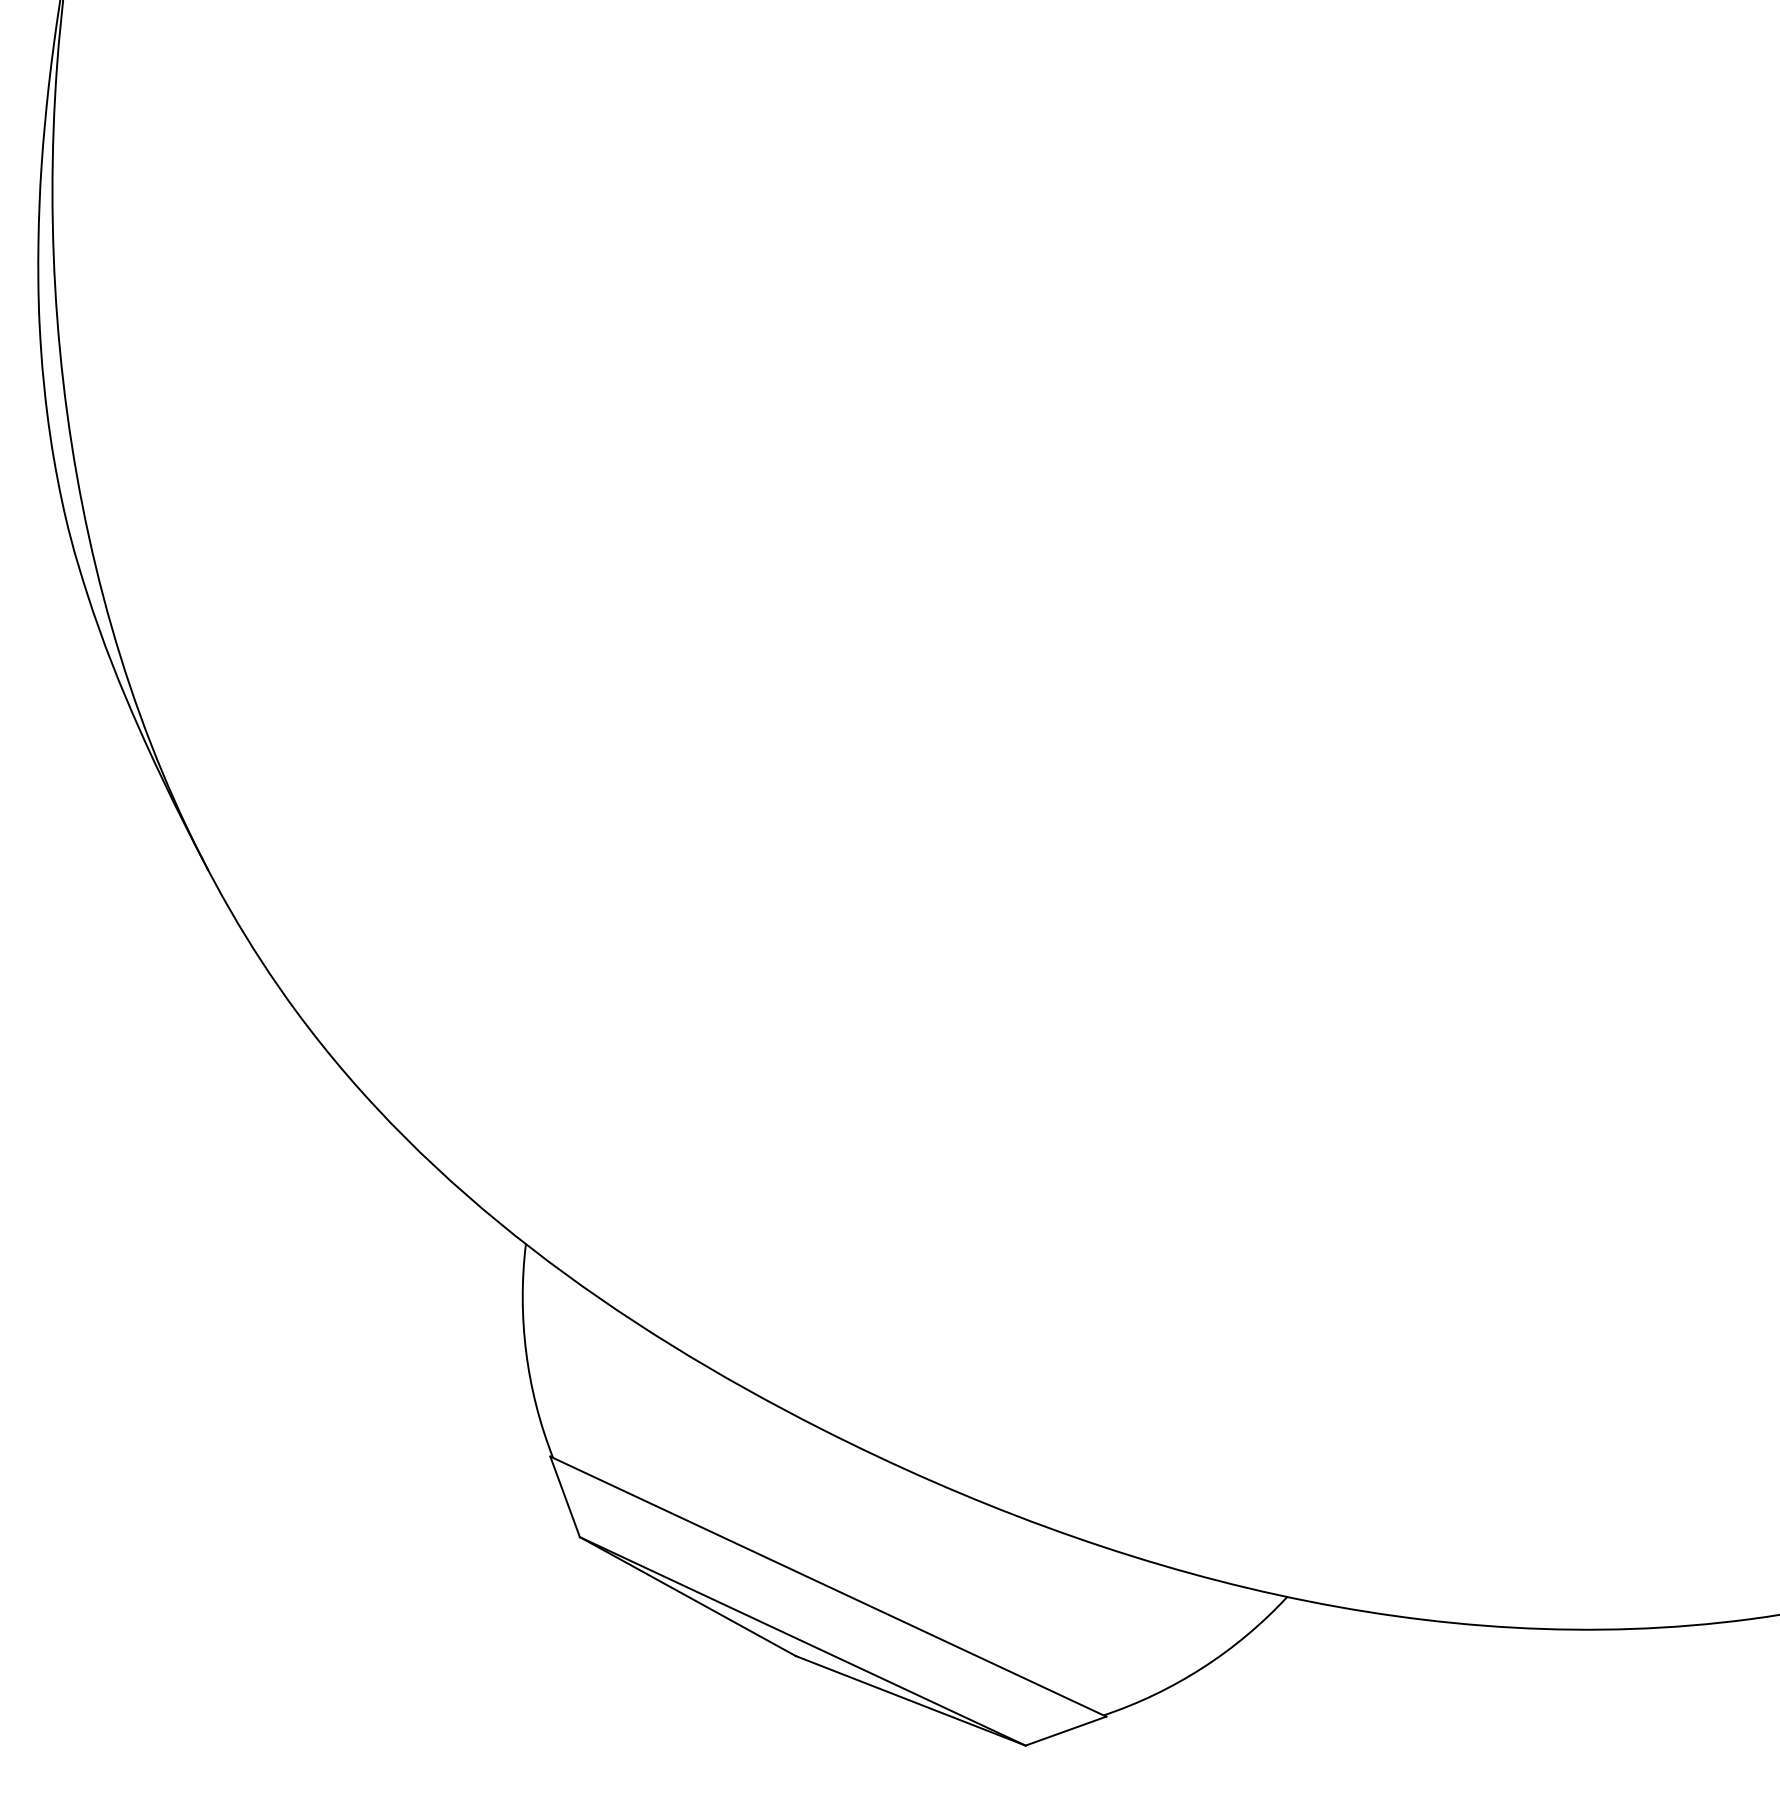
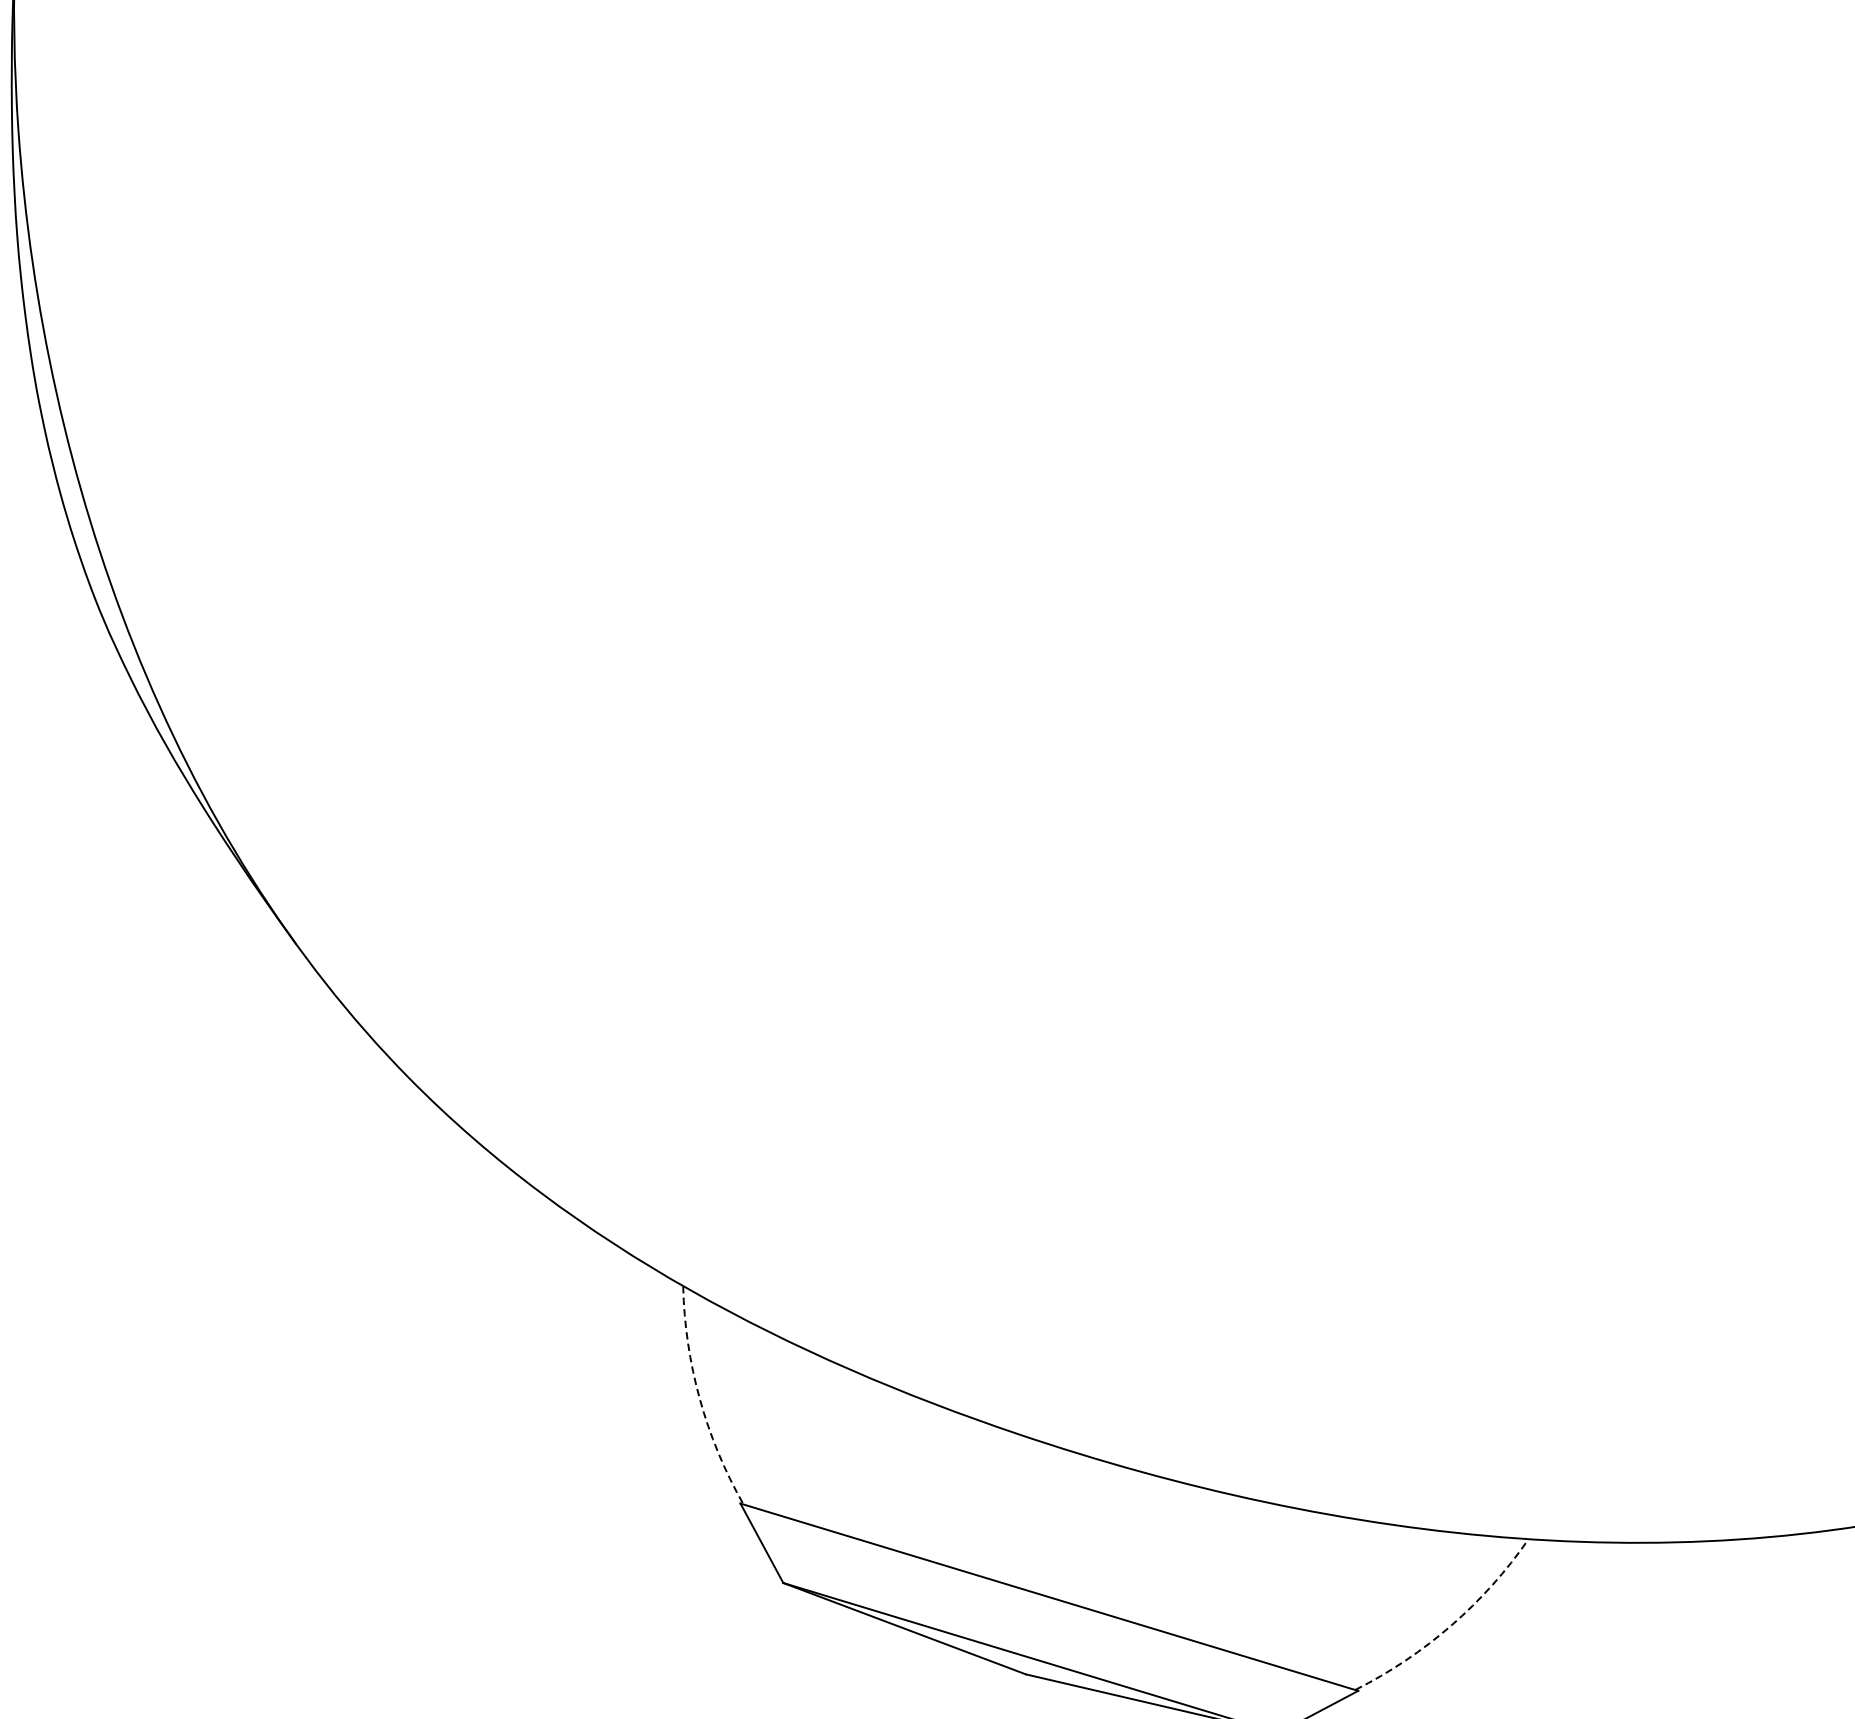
arc: (526, 1352) -> (700, 1398), solid -> dashed
arc: (1202, 1667) -> (1450, 1625), solid -> dashed

